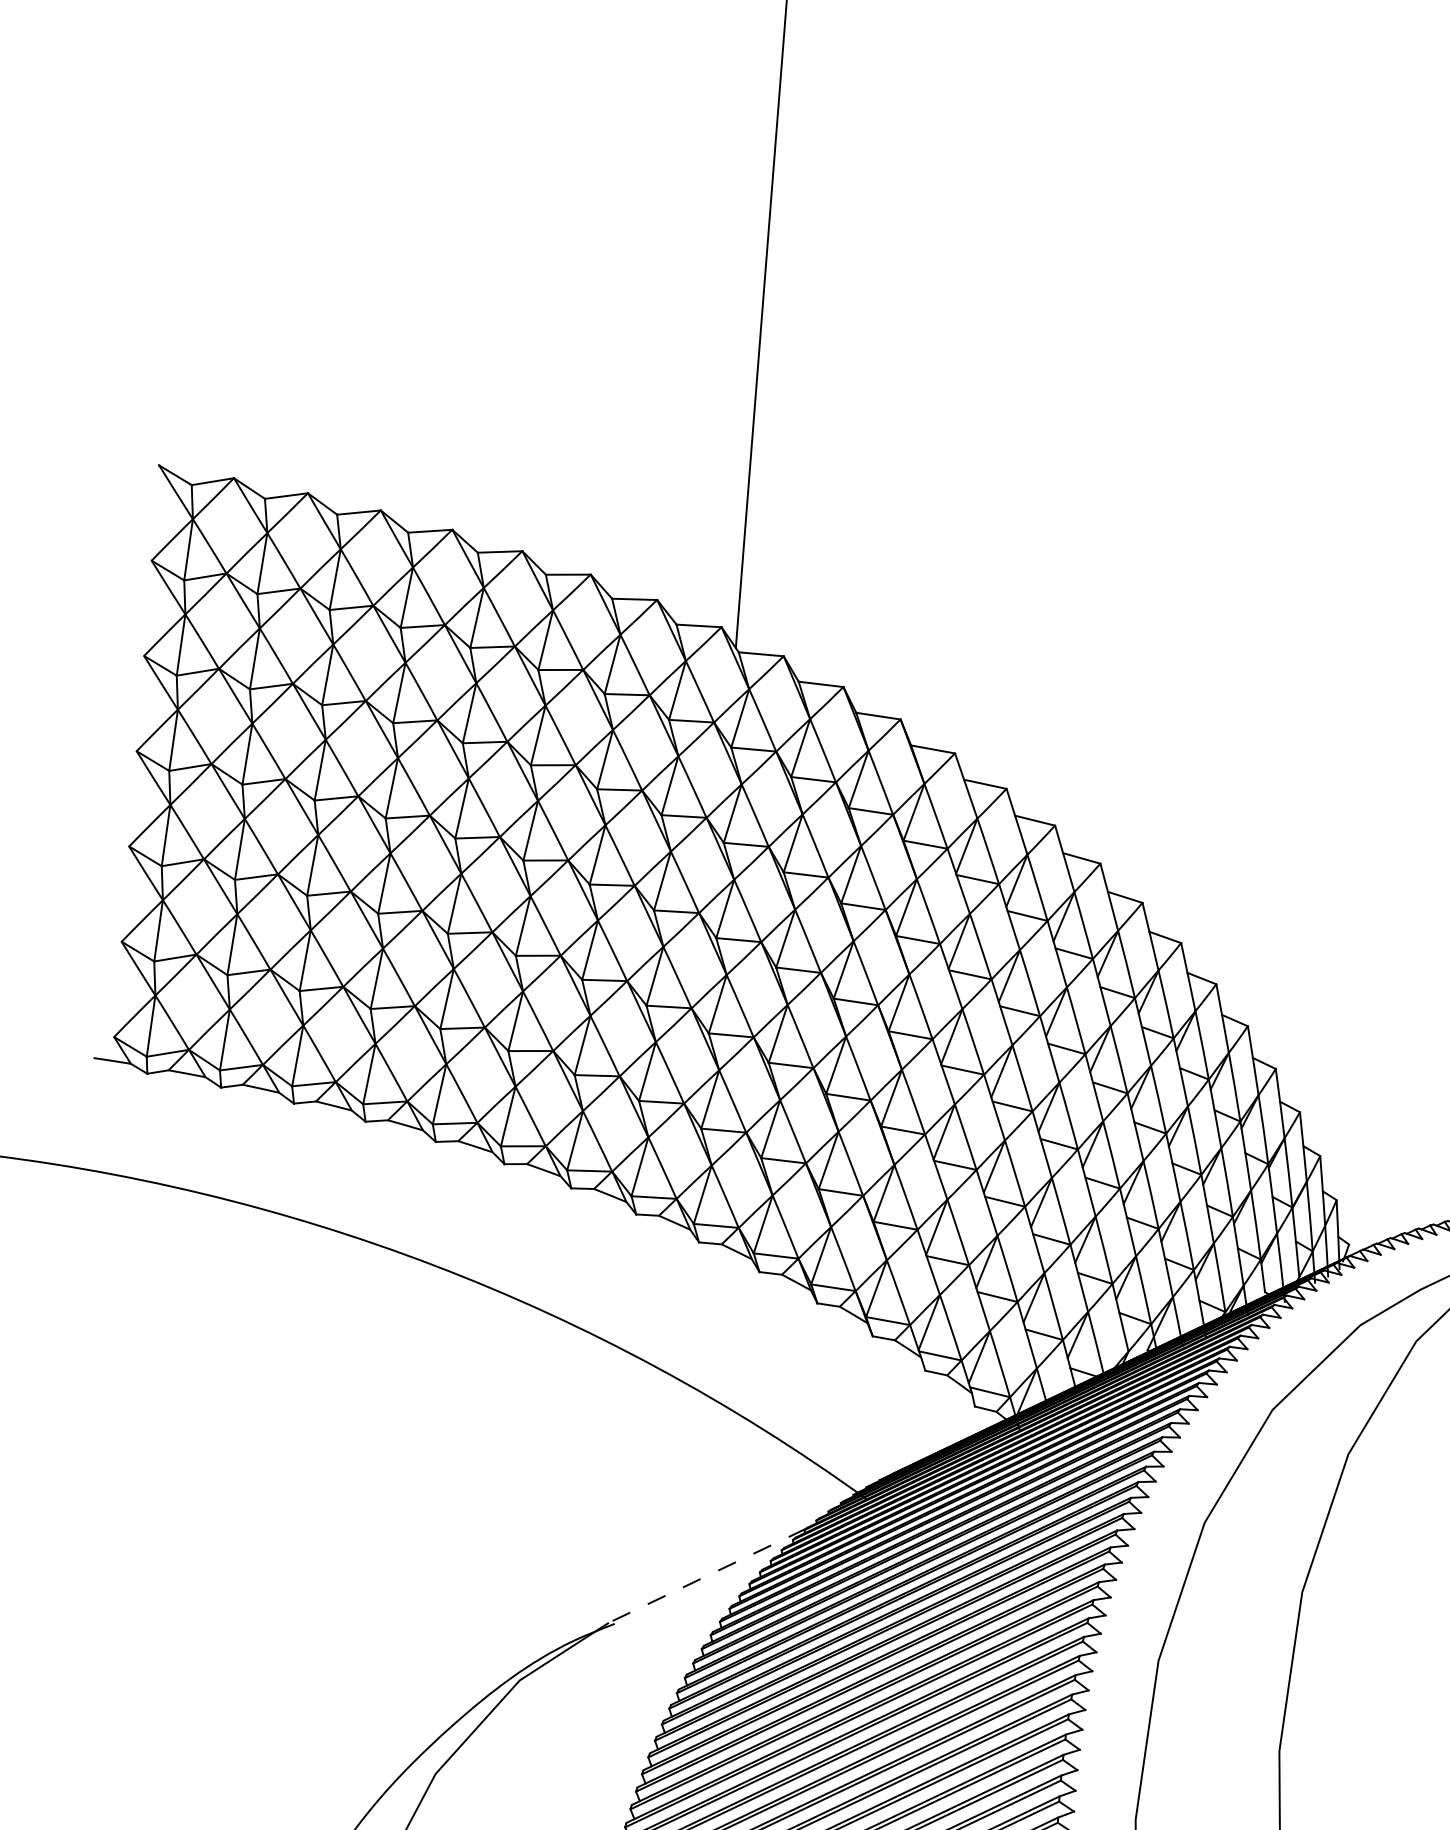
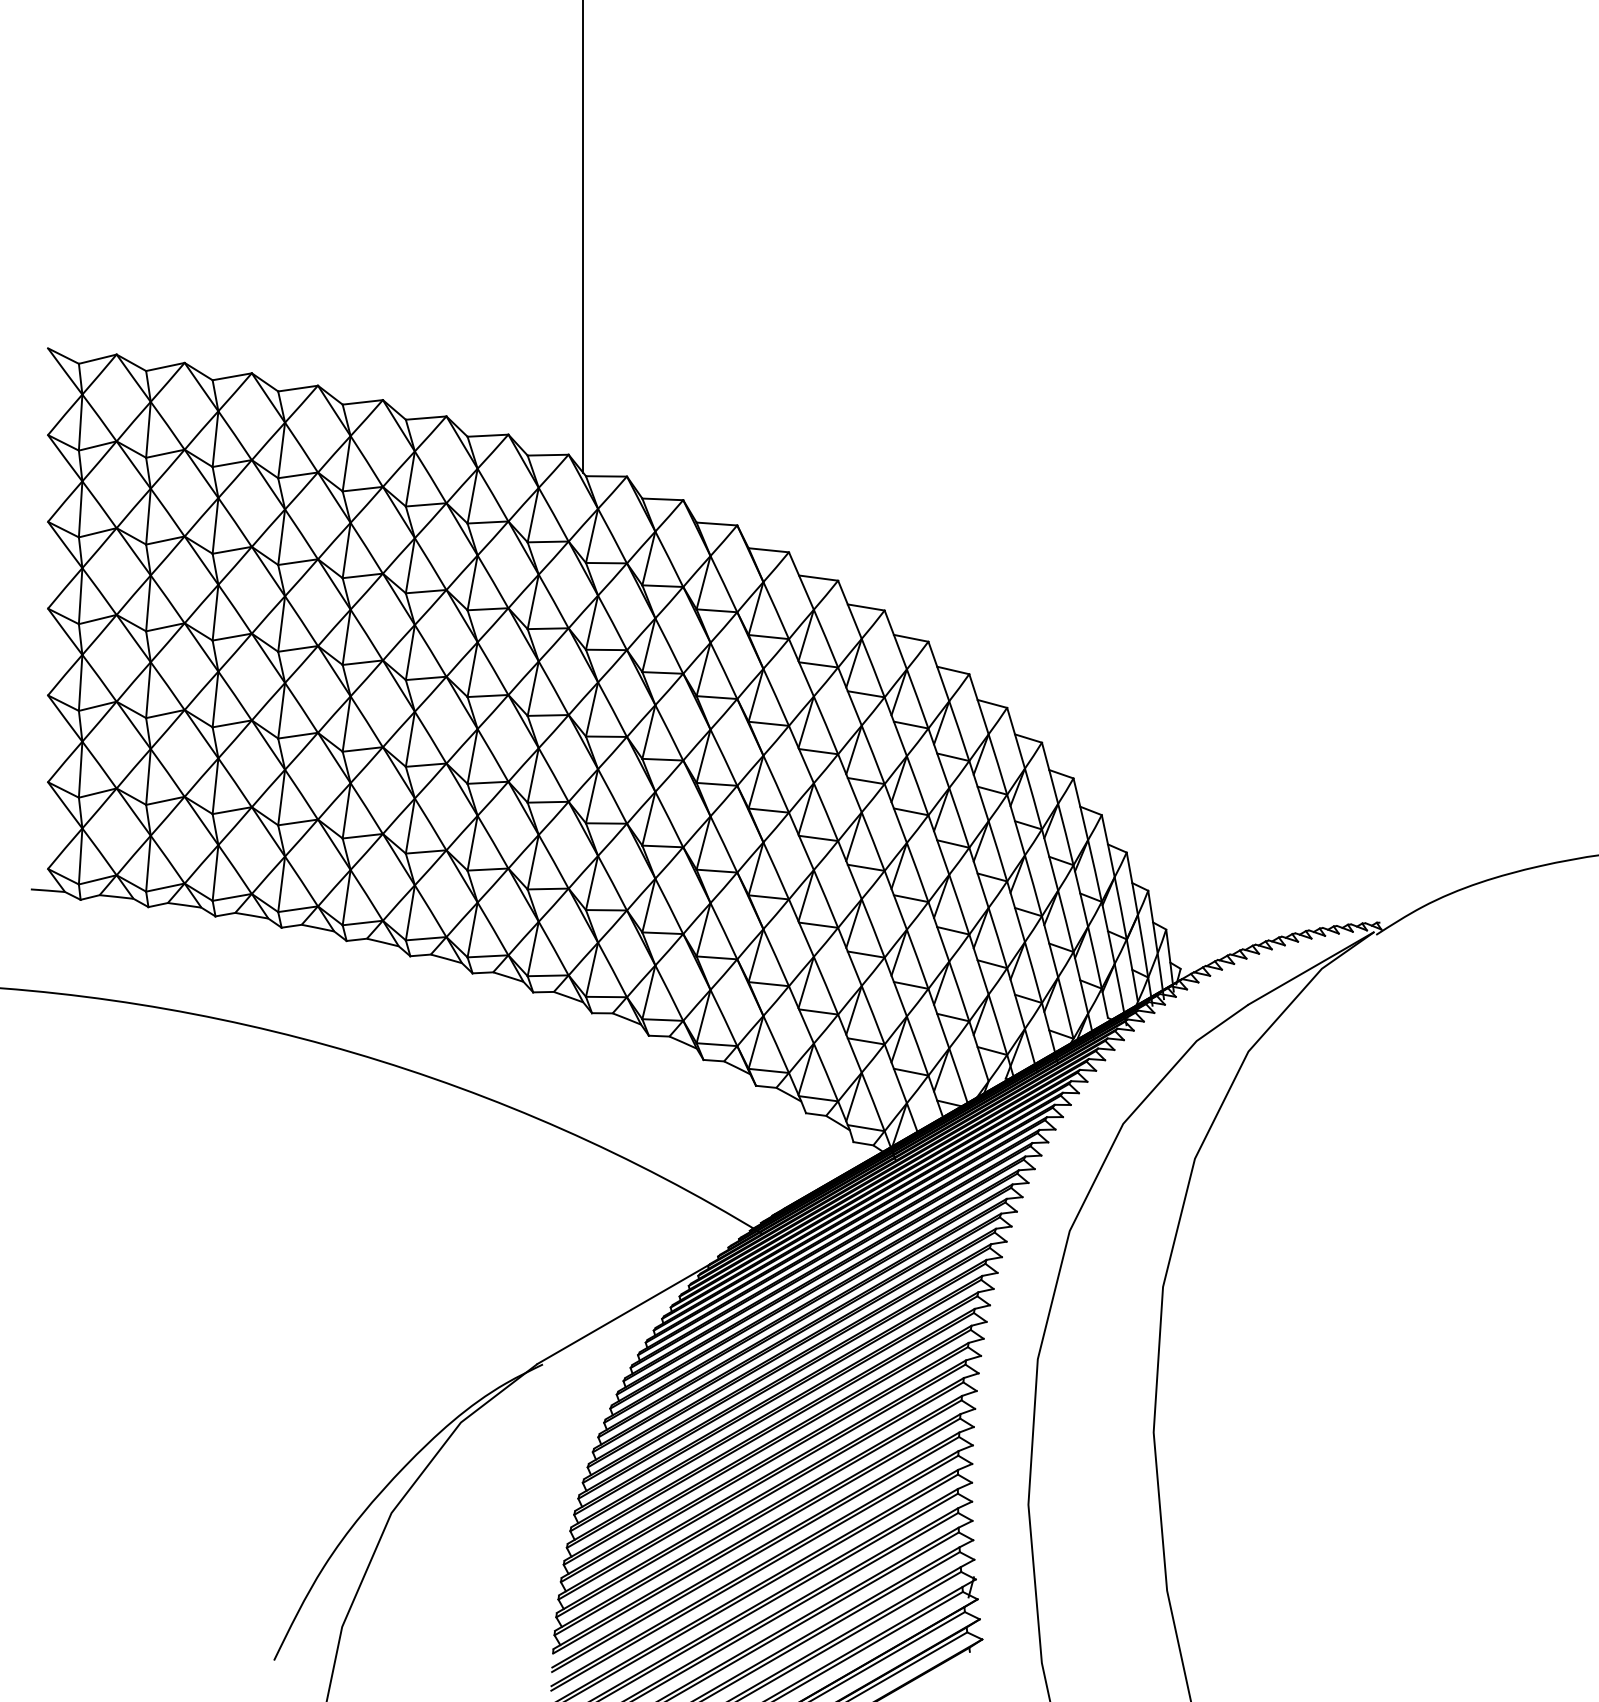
line: (707, 1575) -> (623, 1314), dashed -> solid

